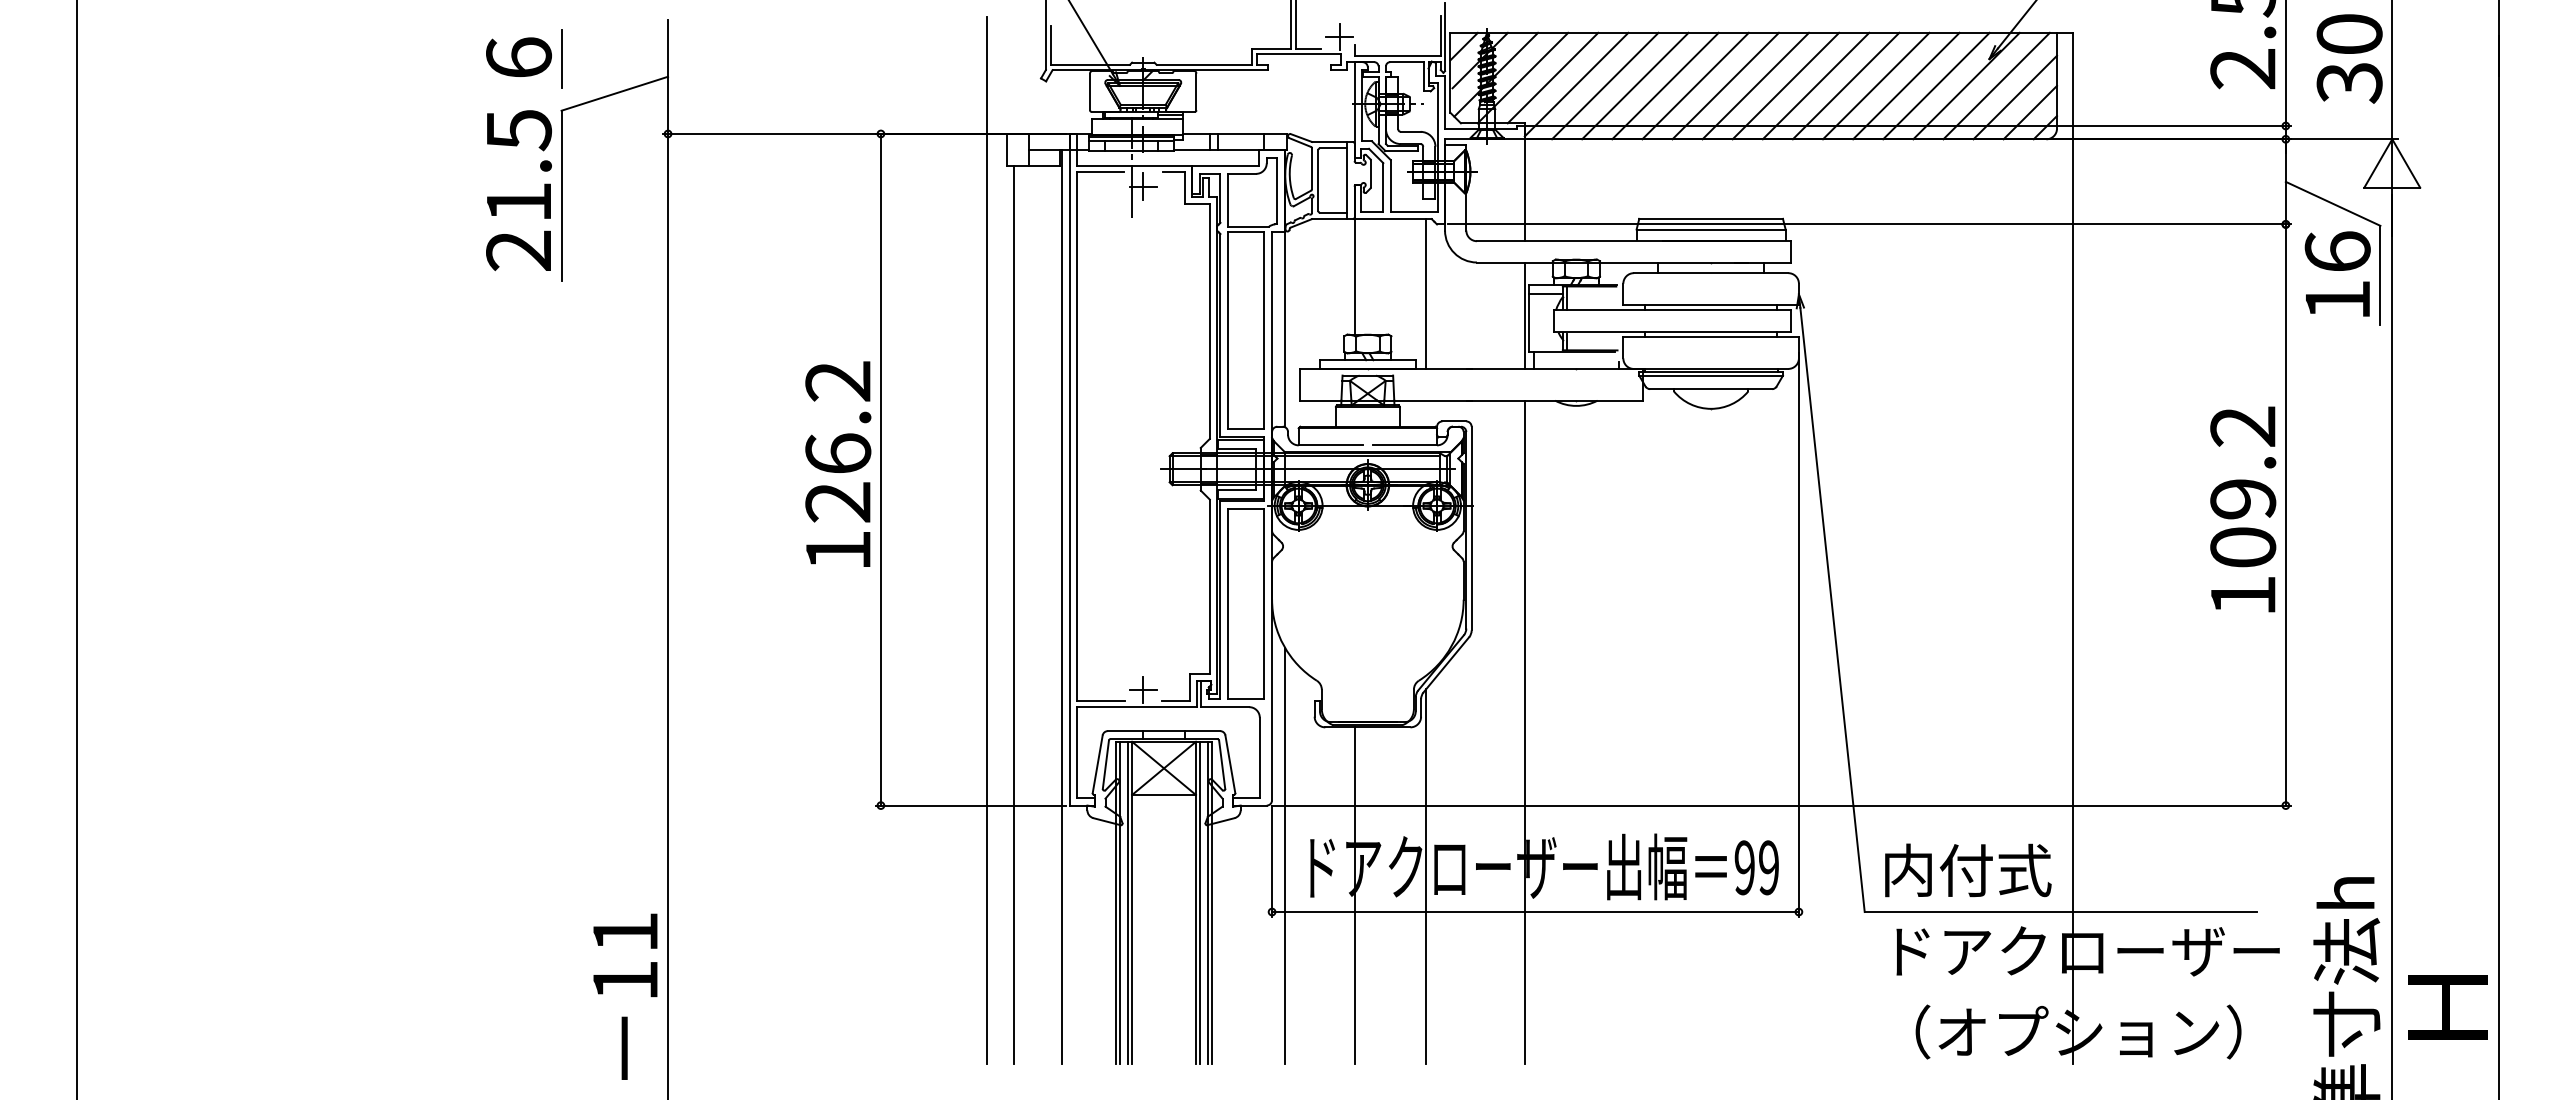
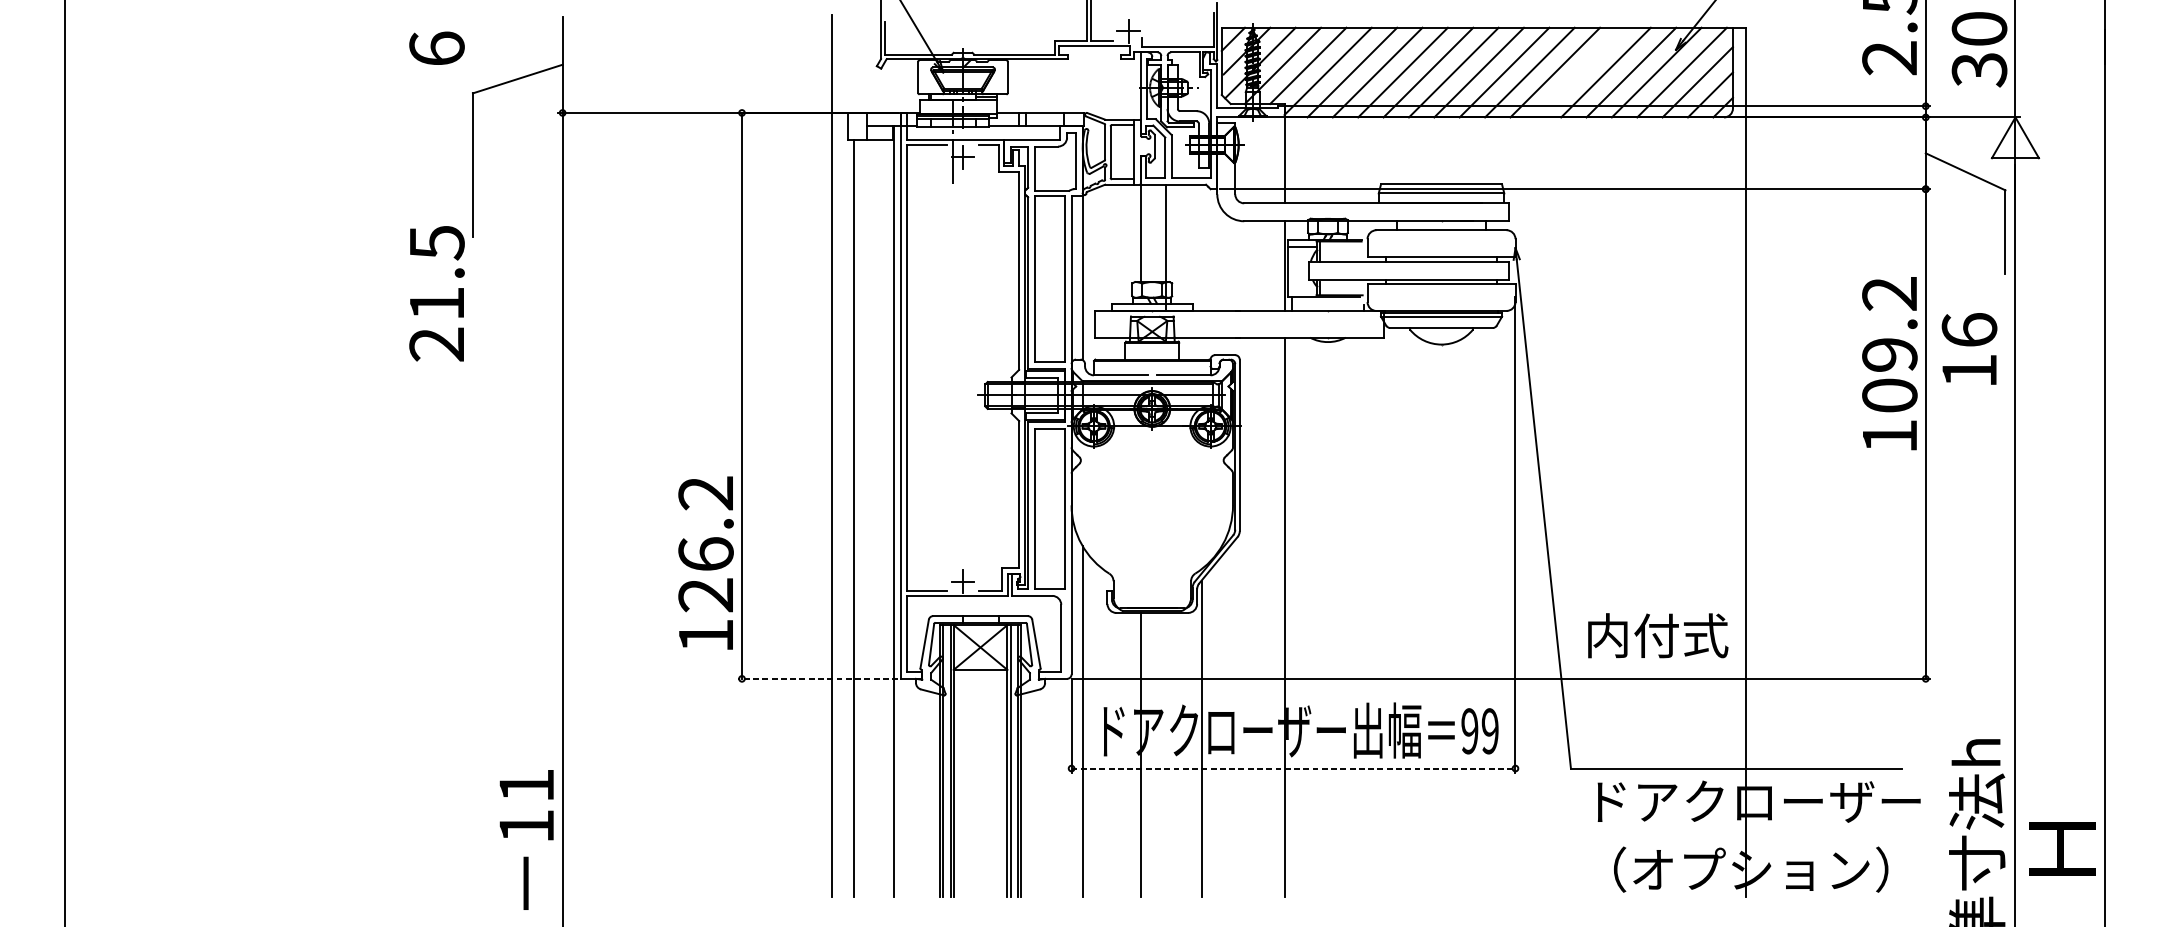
line: (561, 58) -> (472, 49), removed
line: (1876, 85) -> (1580, 72), removed
text: (518, 190) -> (436, 293), moved
text: (2337, 273) -> (1969, 348), moved
line: (1426, 293) -> (1166, 247), moved
text: (838, 463) -> (706, 562), moved
text: (2243, 509) -> (1890, 363), moved
line: (970, 805) -> (817, 678), solid -> dashed
text: (1968, 870) -> (1658, 635), moved
line: (1535, 912) -> (1293, 768), solid -> dashed

